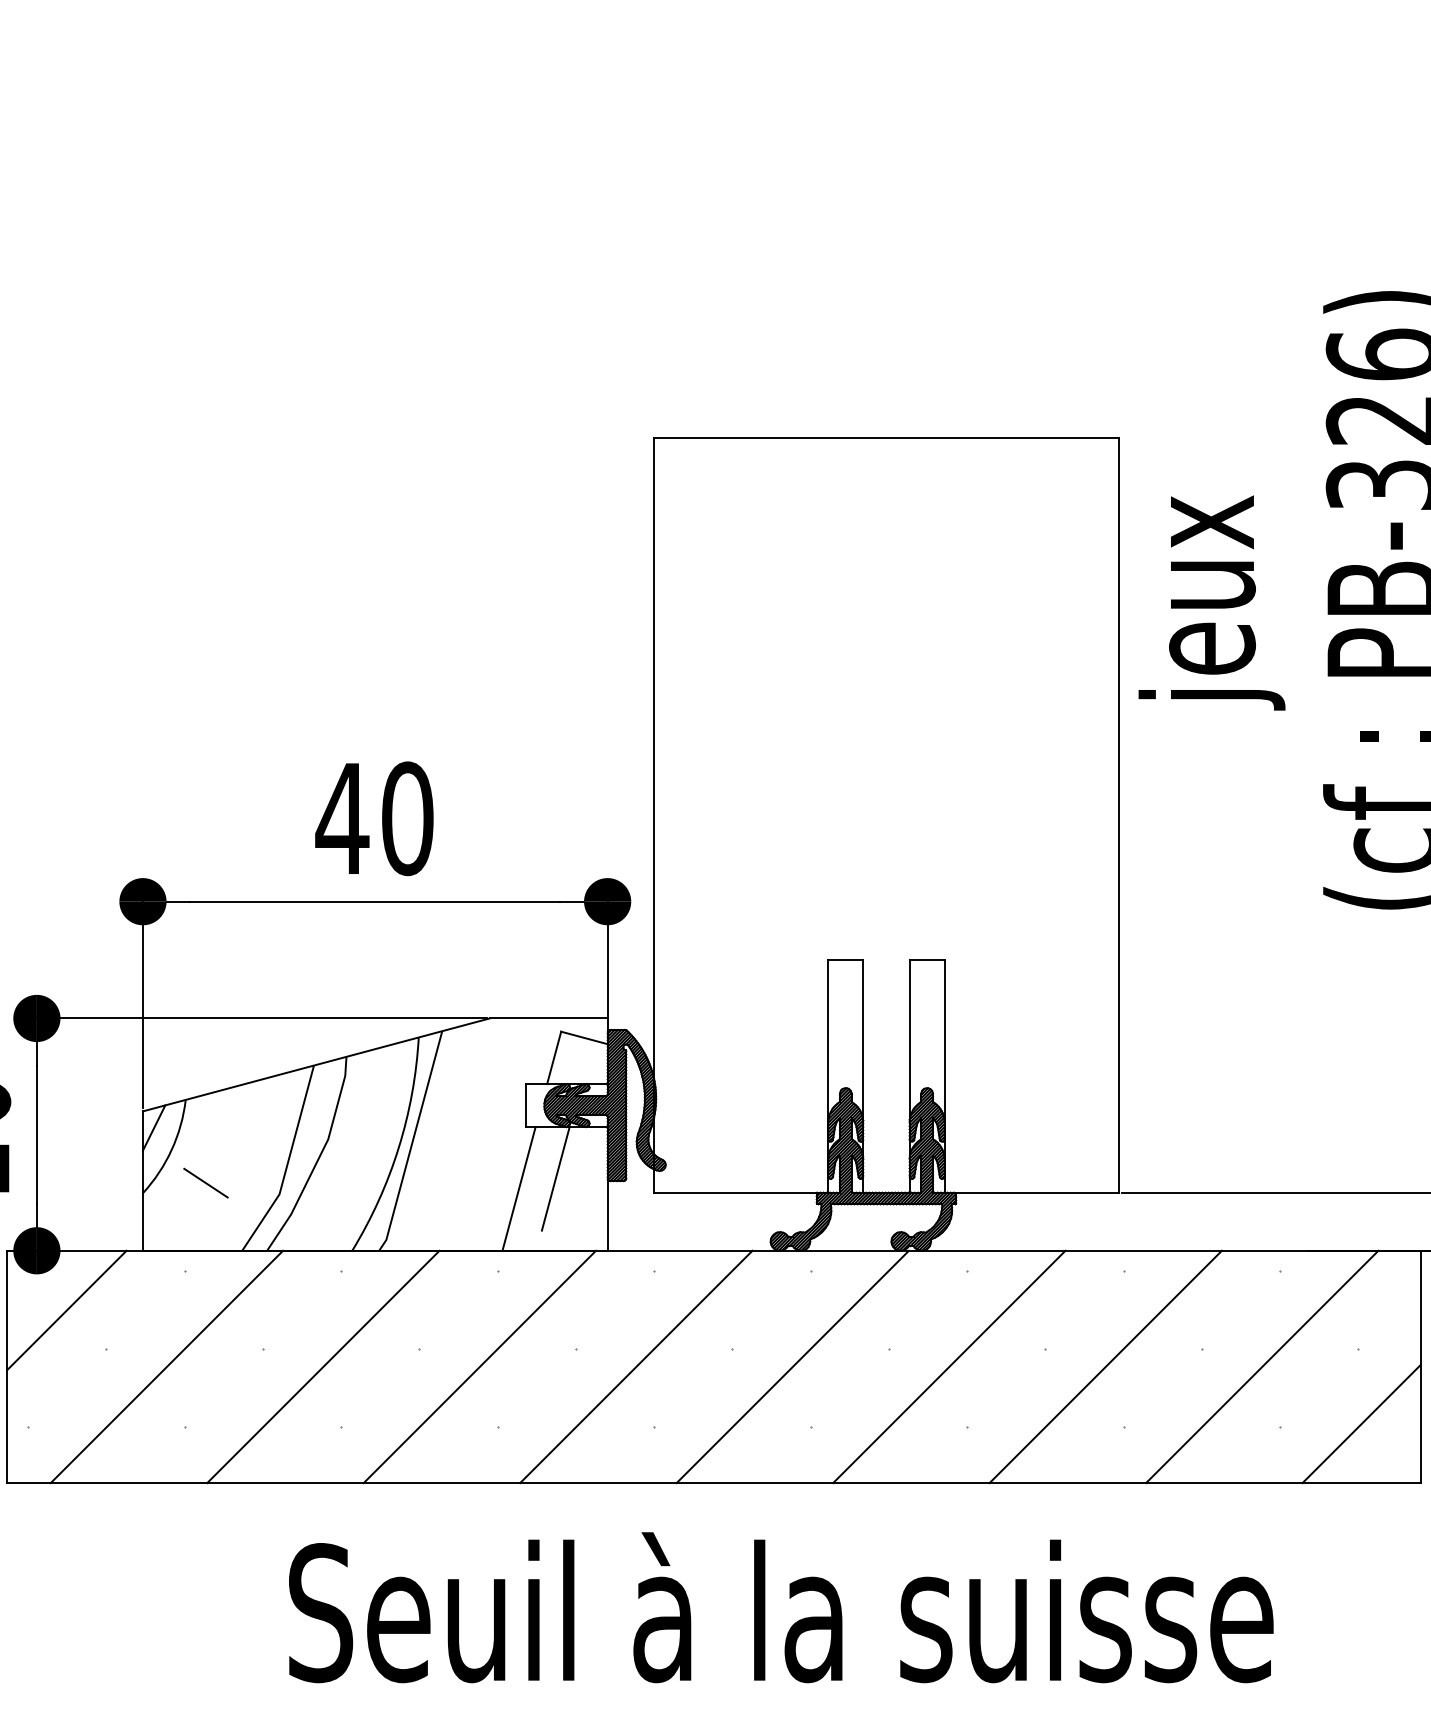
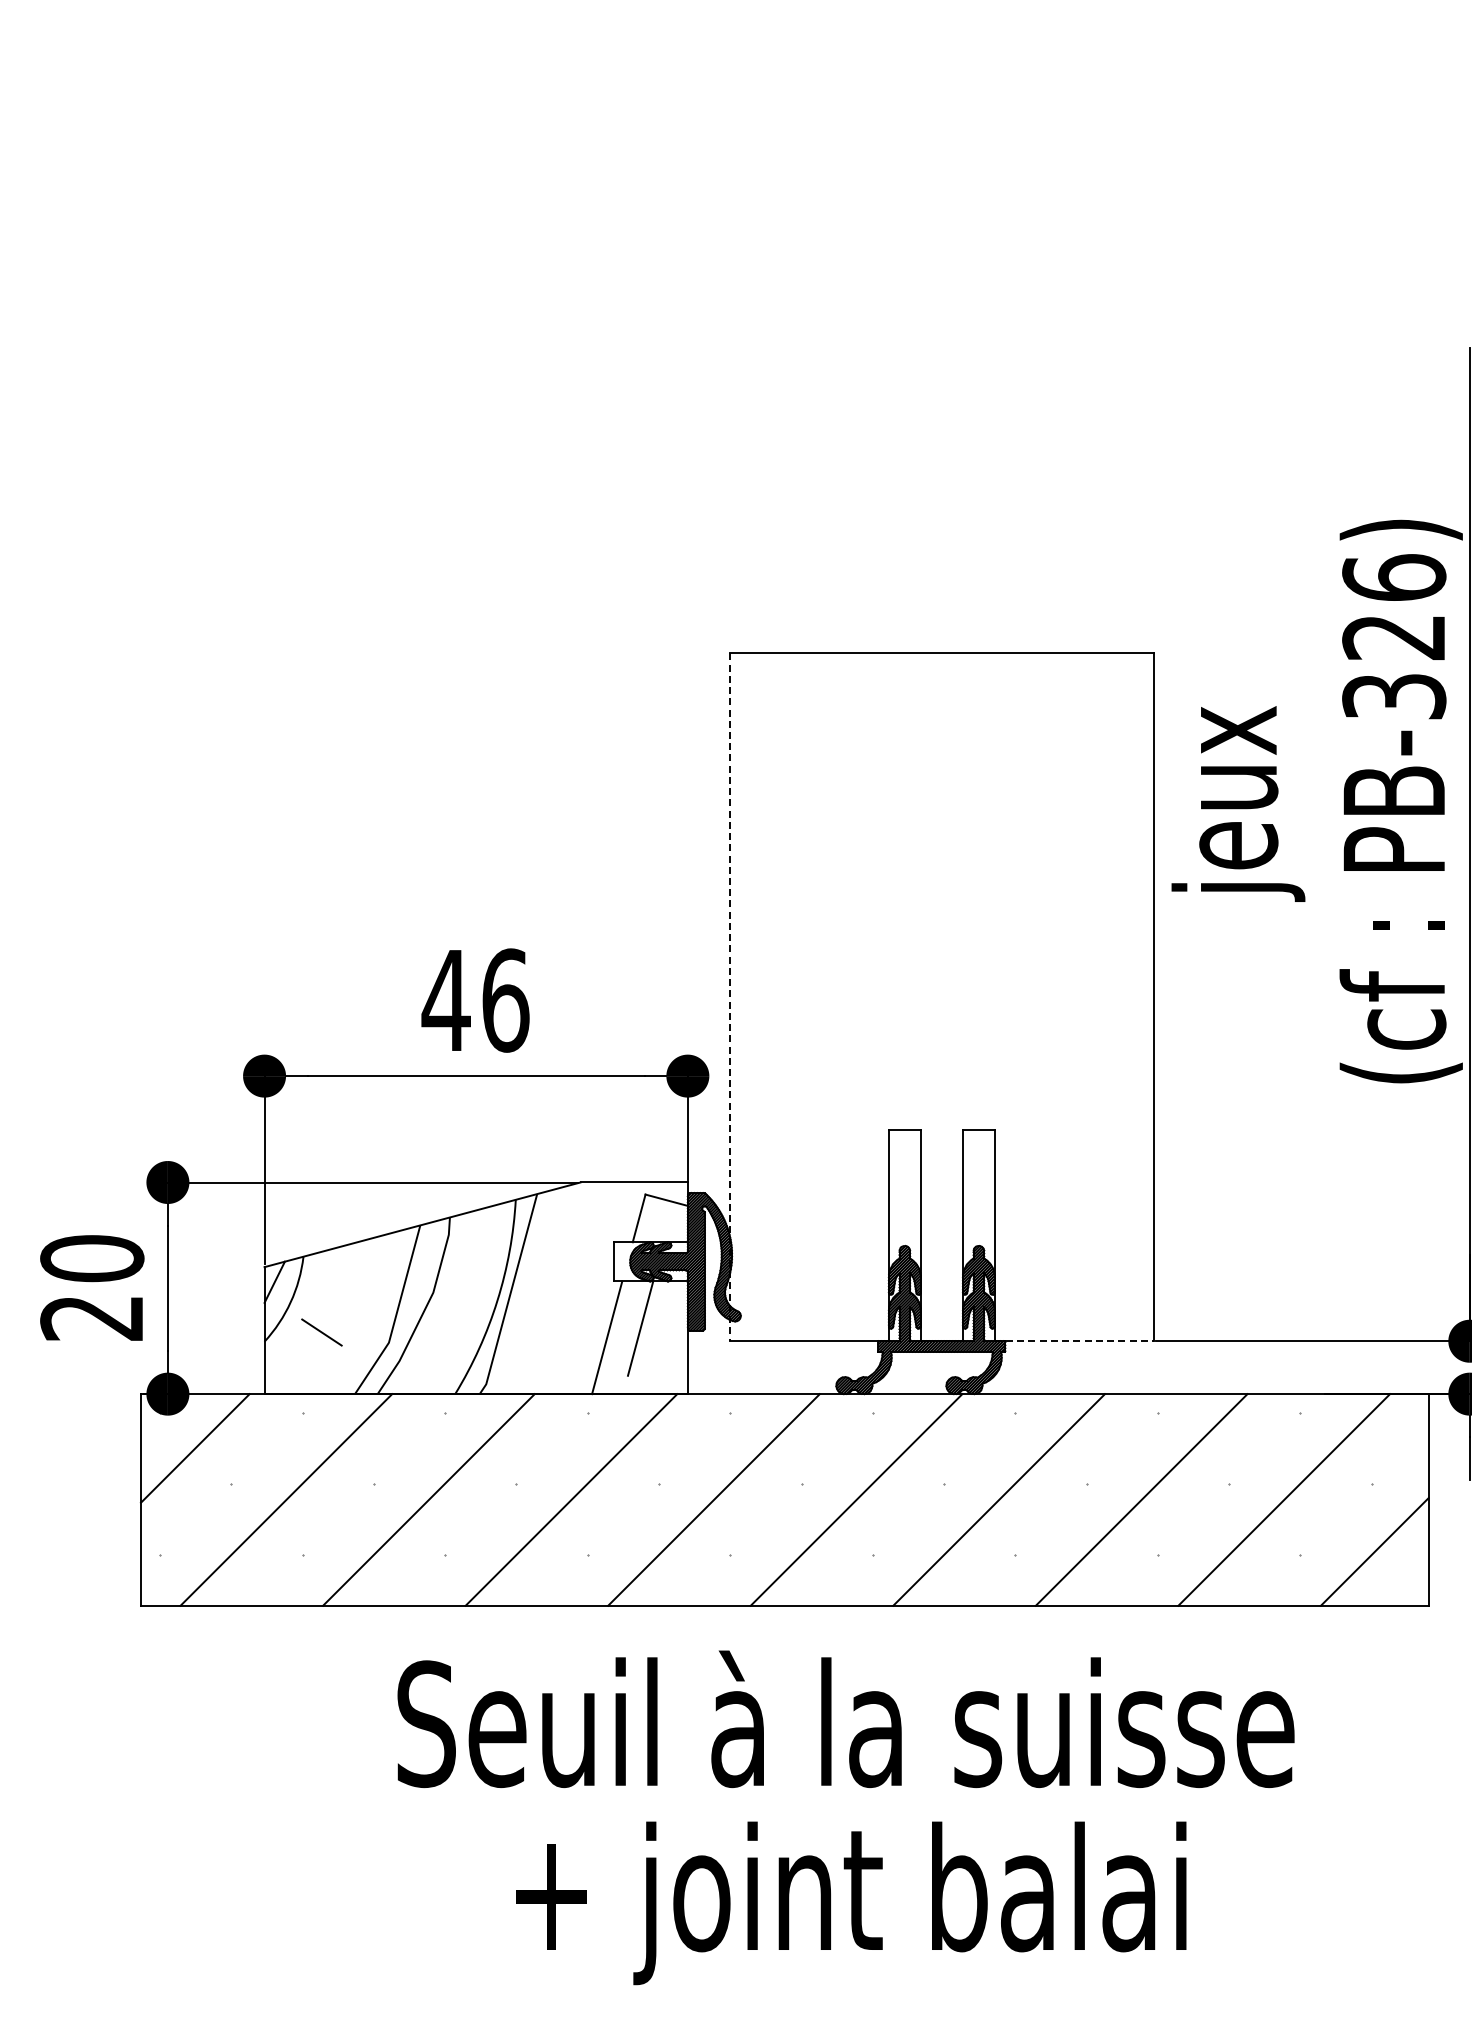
line: (654, 815) -> (730, 997), solid -> dashed
text: (407, 818) -> (505, 1000), 40 -> 46
line: (1032, 1192) -> (1074, 1341), solid -> dashed

